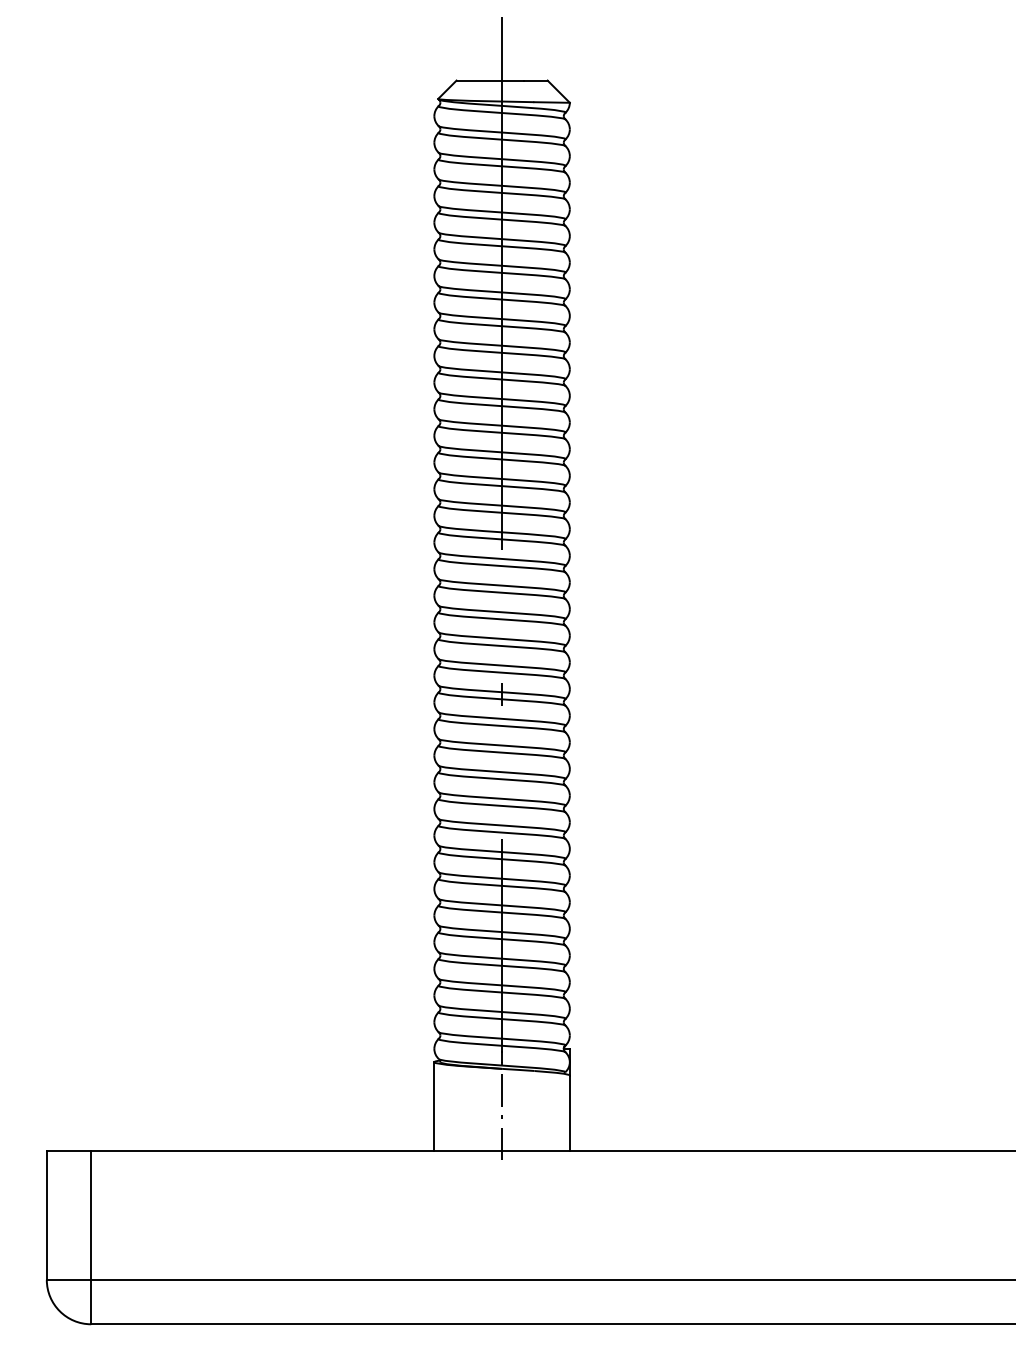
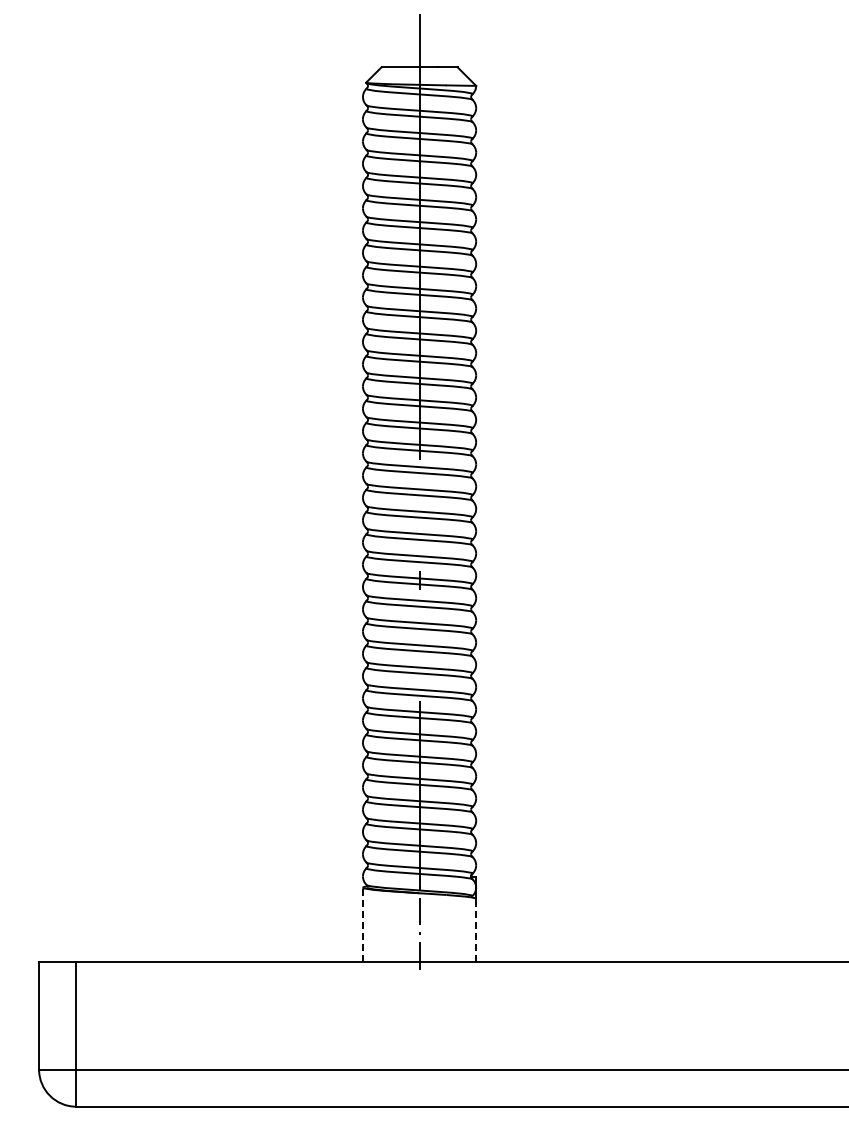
line: (433, 1106) -> (362, 924), solid -> dashed
line: (570, 1113) -> (476, 930), solid -> dashed

